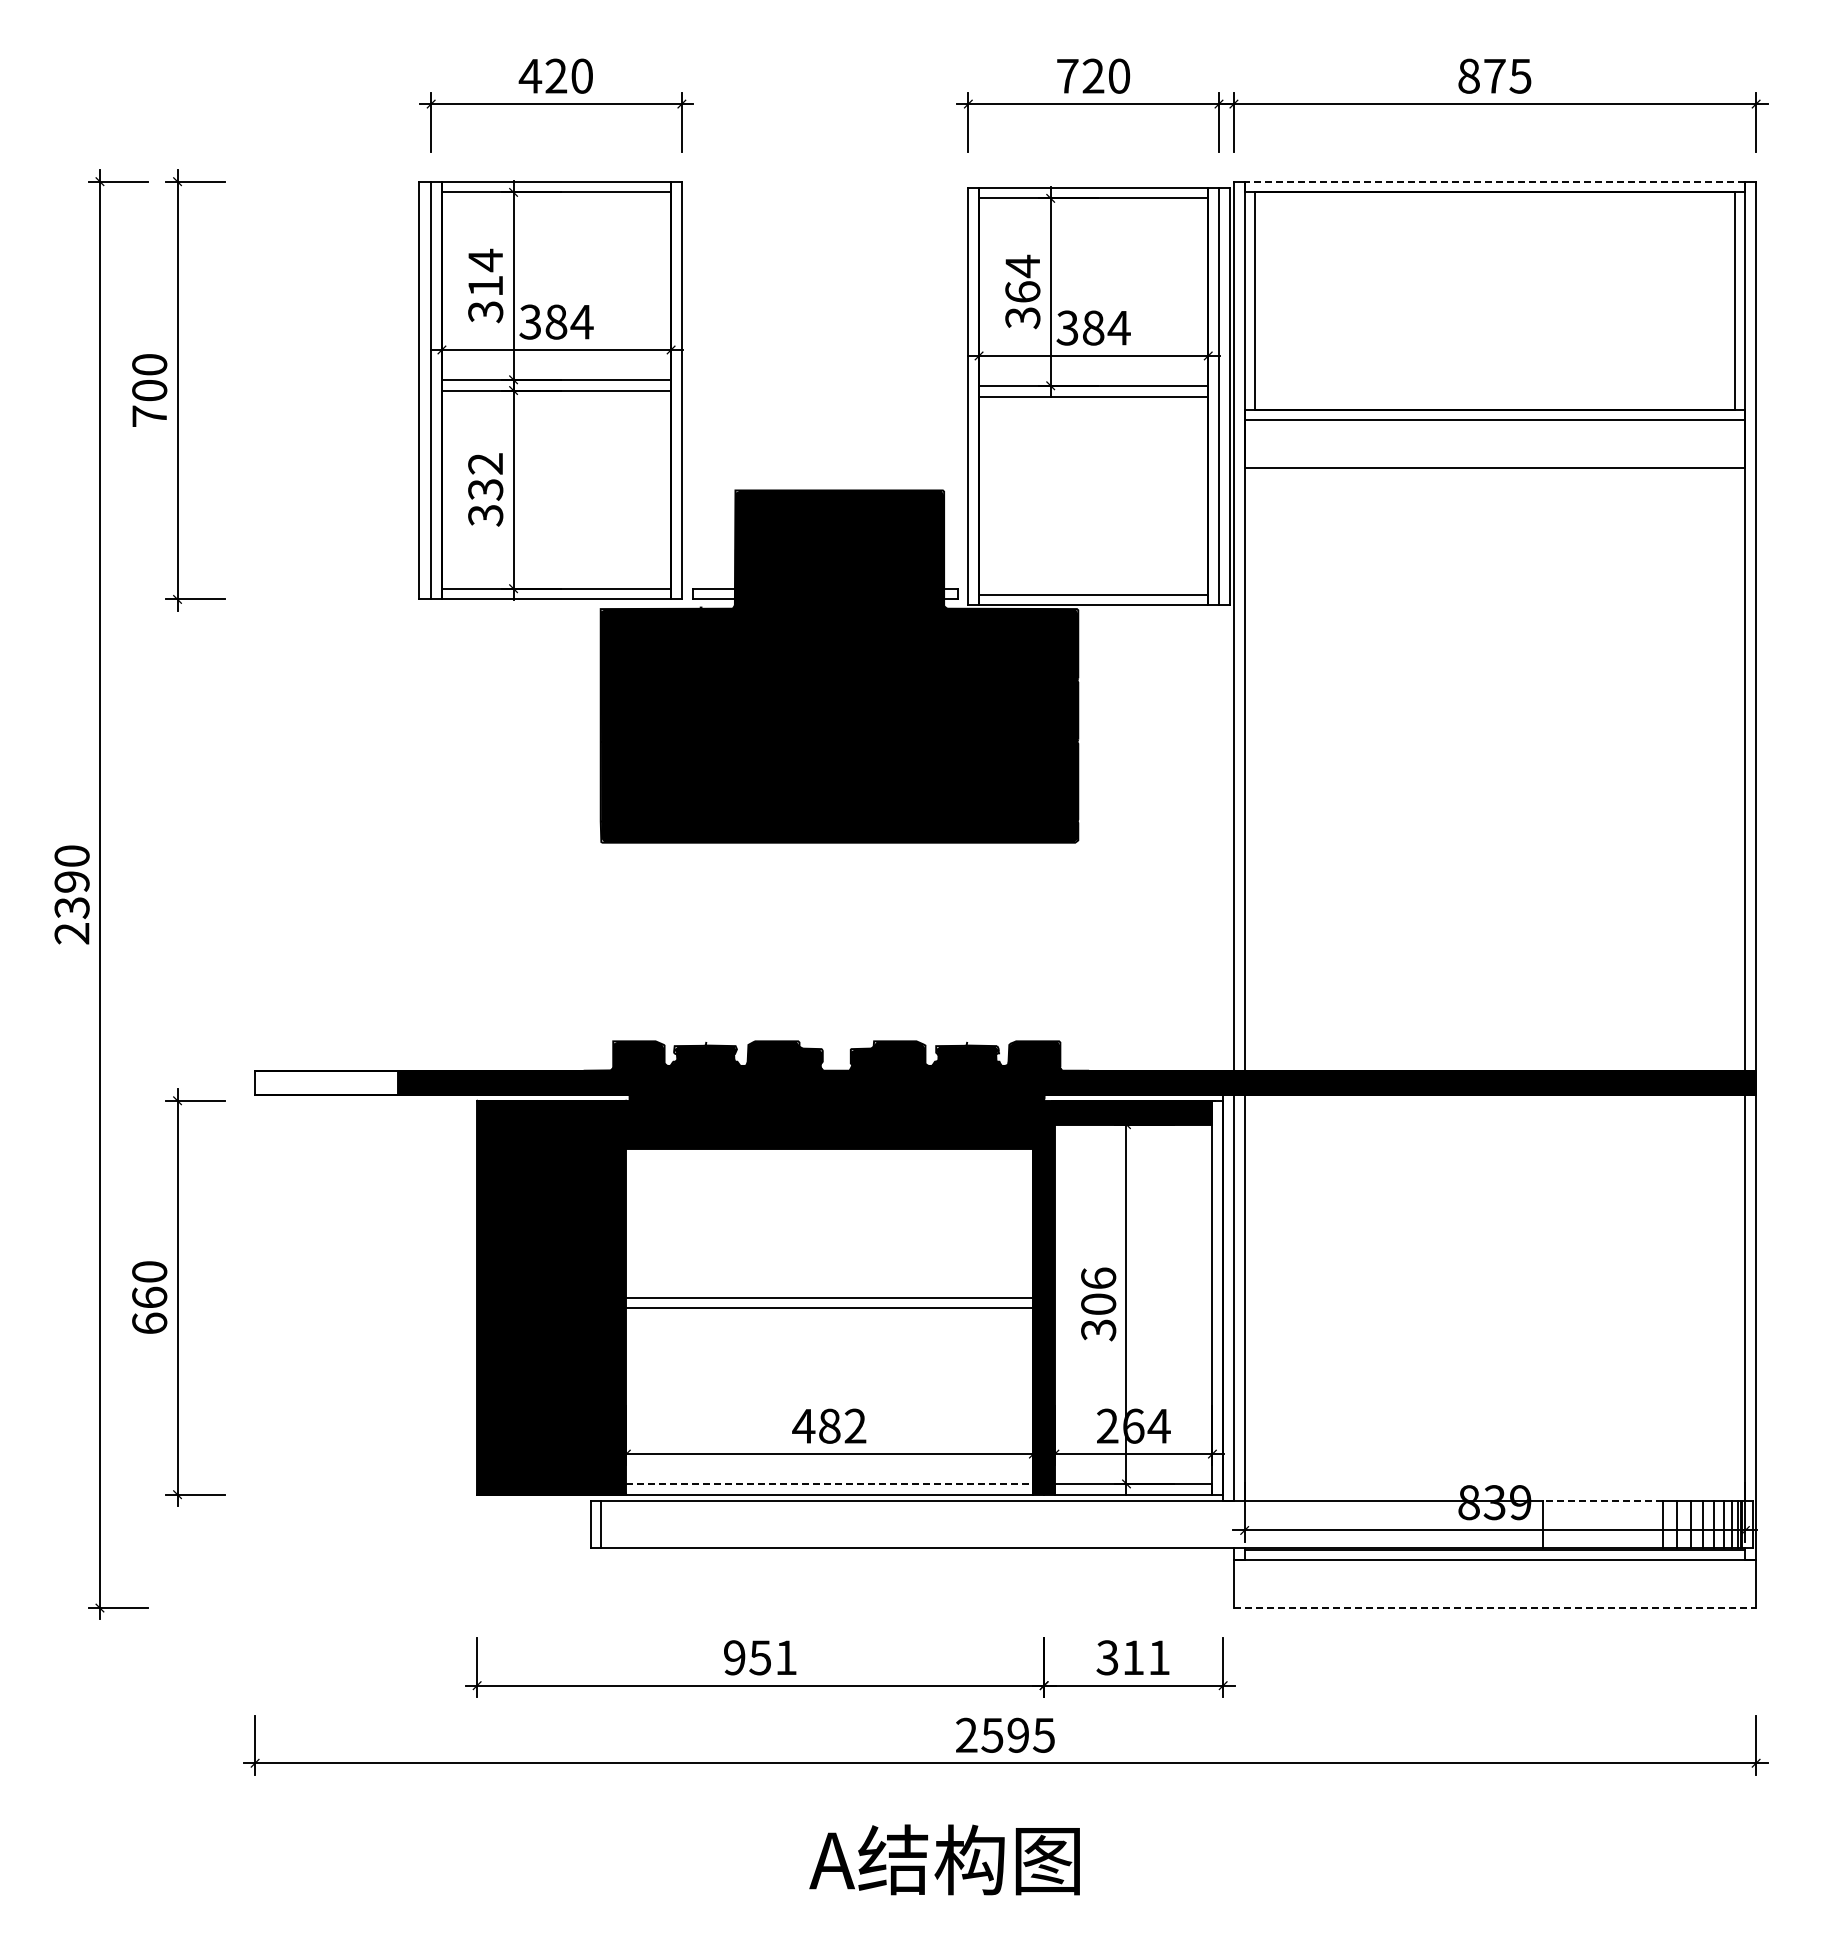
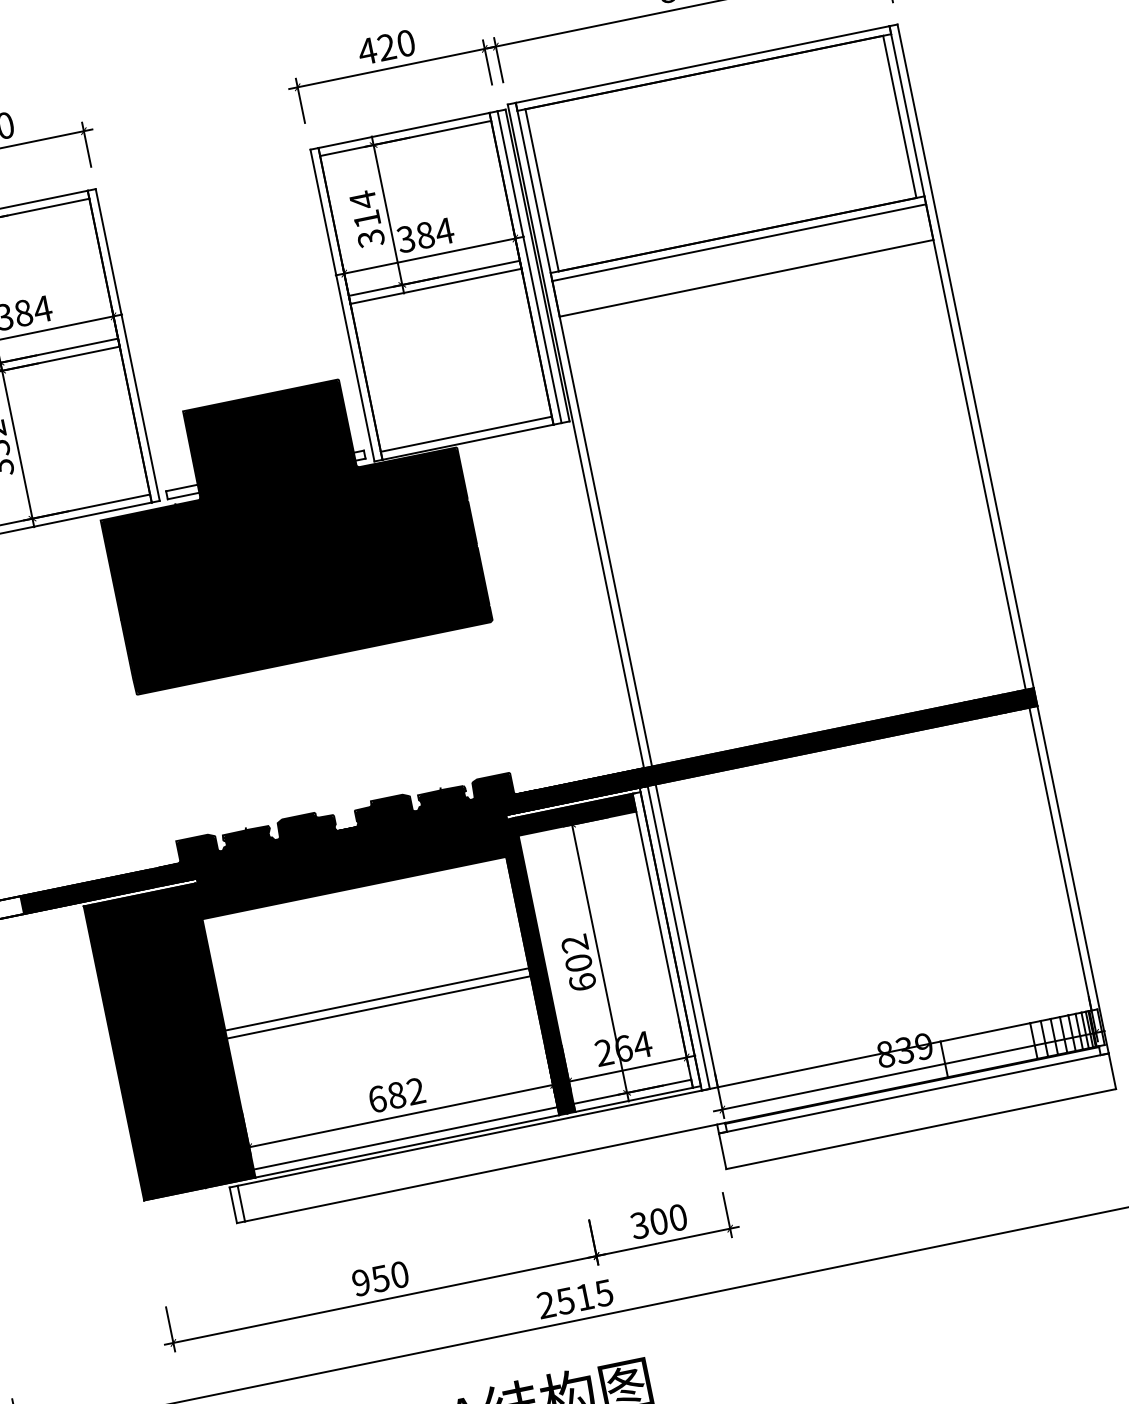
text: (1067, 76) -> (367, 51), 720 -> 420
line: (1494, 181) -> (702, 64), dashed -> solid
text: (1022, 291) -> (366, 218), 364 -> 314
text: (1098, 1304) -> (578, 963), 306 -> 602
text: (803, 1425) -> (377, 1098), 482 -> 682
line: (829, 1483) -> (405, 1138), dashed -> solid
line: (1602, 1500) -> (984, 1032), dashed -> solid
line: (1495, 1608) -> (921, 1129), dashed -> solid
text: (785, 1657) -> (399, 1274), 951 -> 950
text: (1146, 1657) -> (668, 1219), 311 -> 300
text: (1017, 1734) -> (584, 1296), 2595 -> 2515

